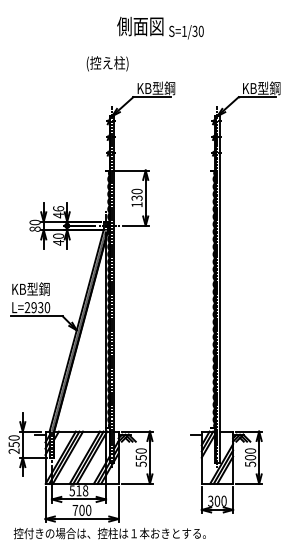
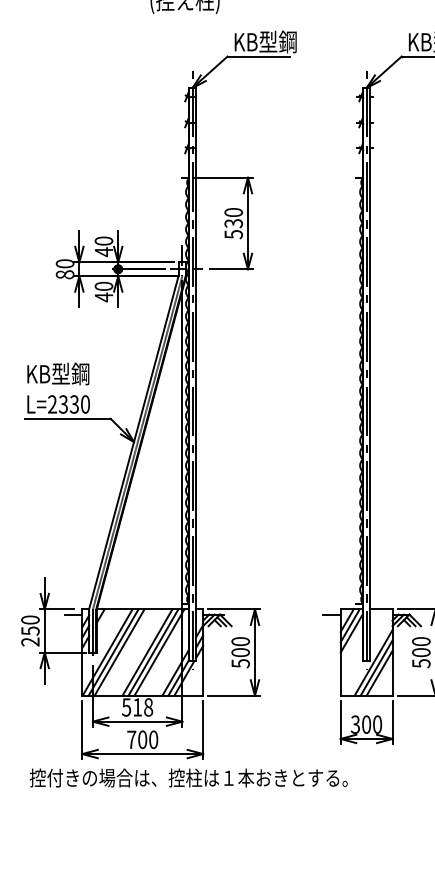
text: (136, 204) -> (232, 233), 130 -> 530
text: (58, 208) -> (103, 240), 46 -> 40
text: (33, 307) -> (62, 404), L=2930 -> L=2330
text: (140, 457) -> (239, 652), 550 -> 500

